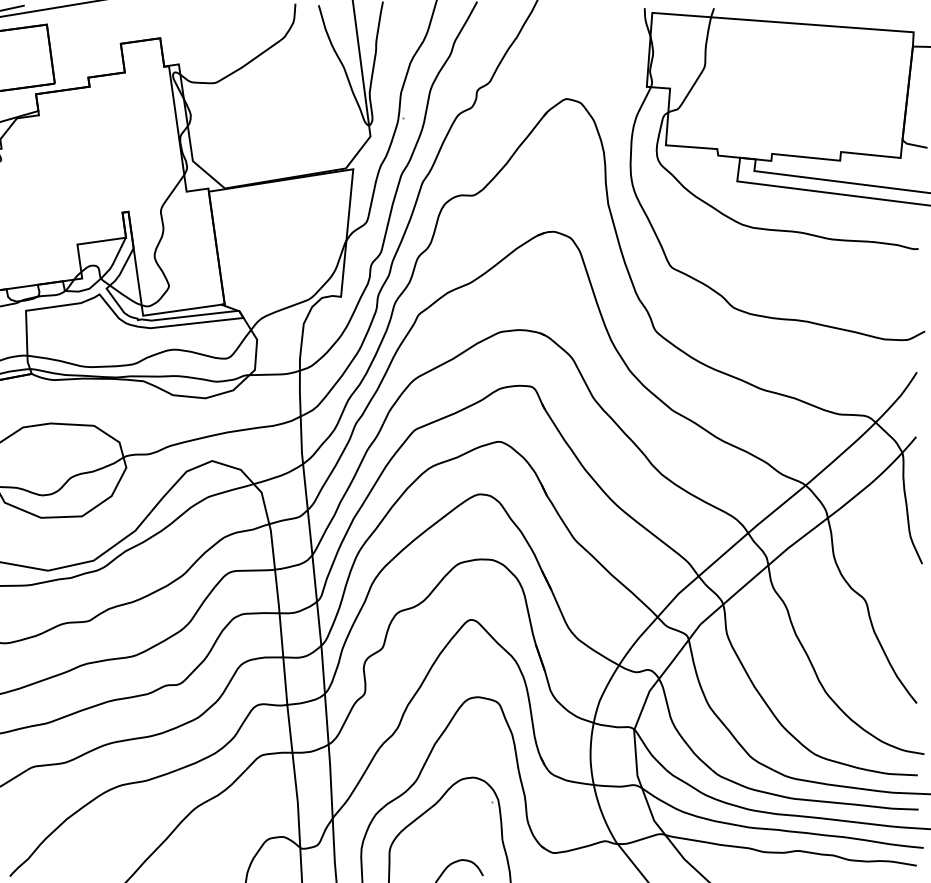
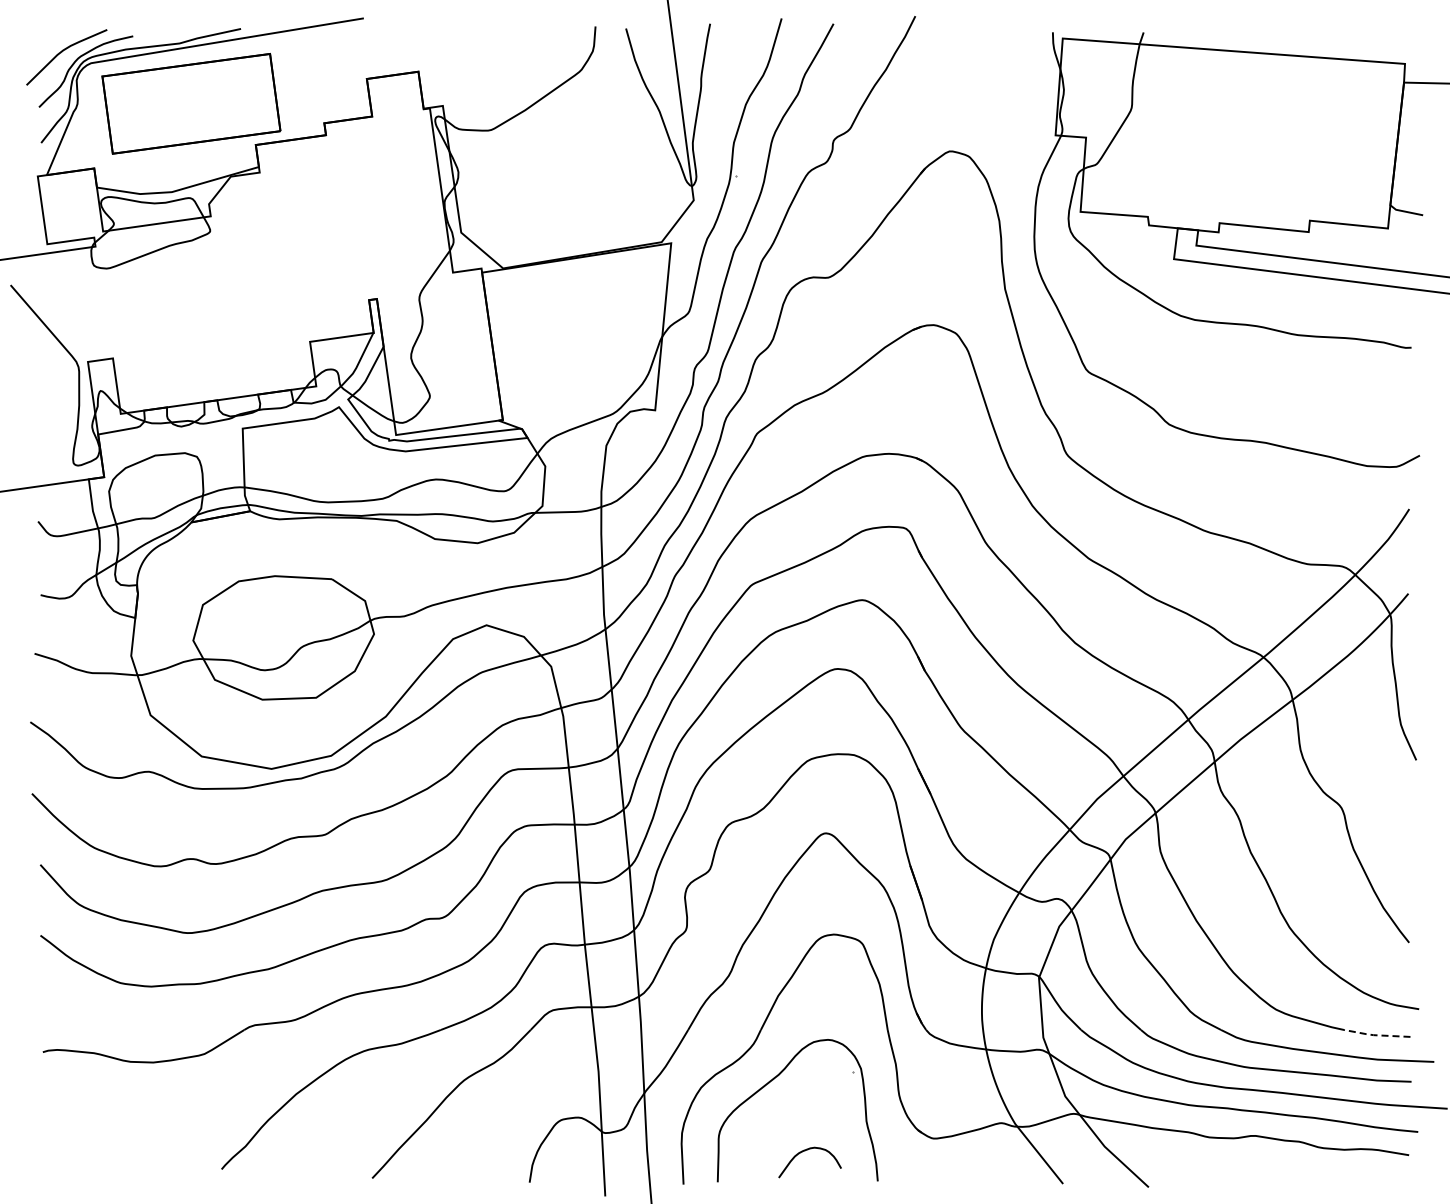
line: (891, 774) -> (1375, 1035), solid -> dashed

